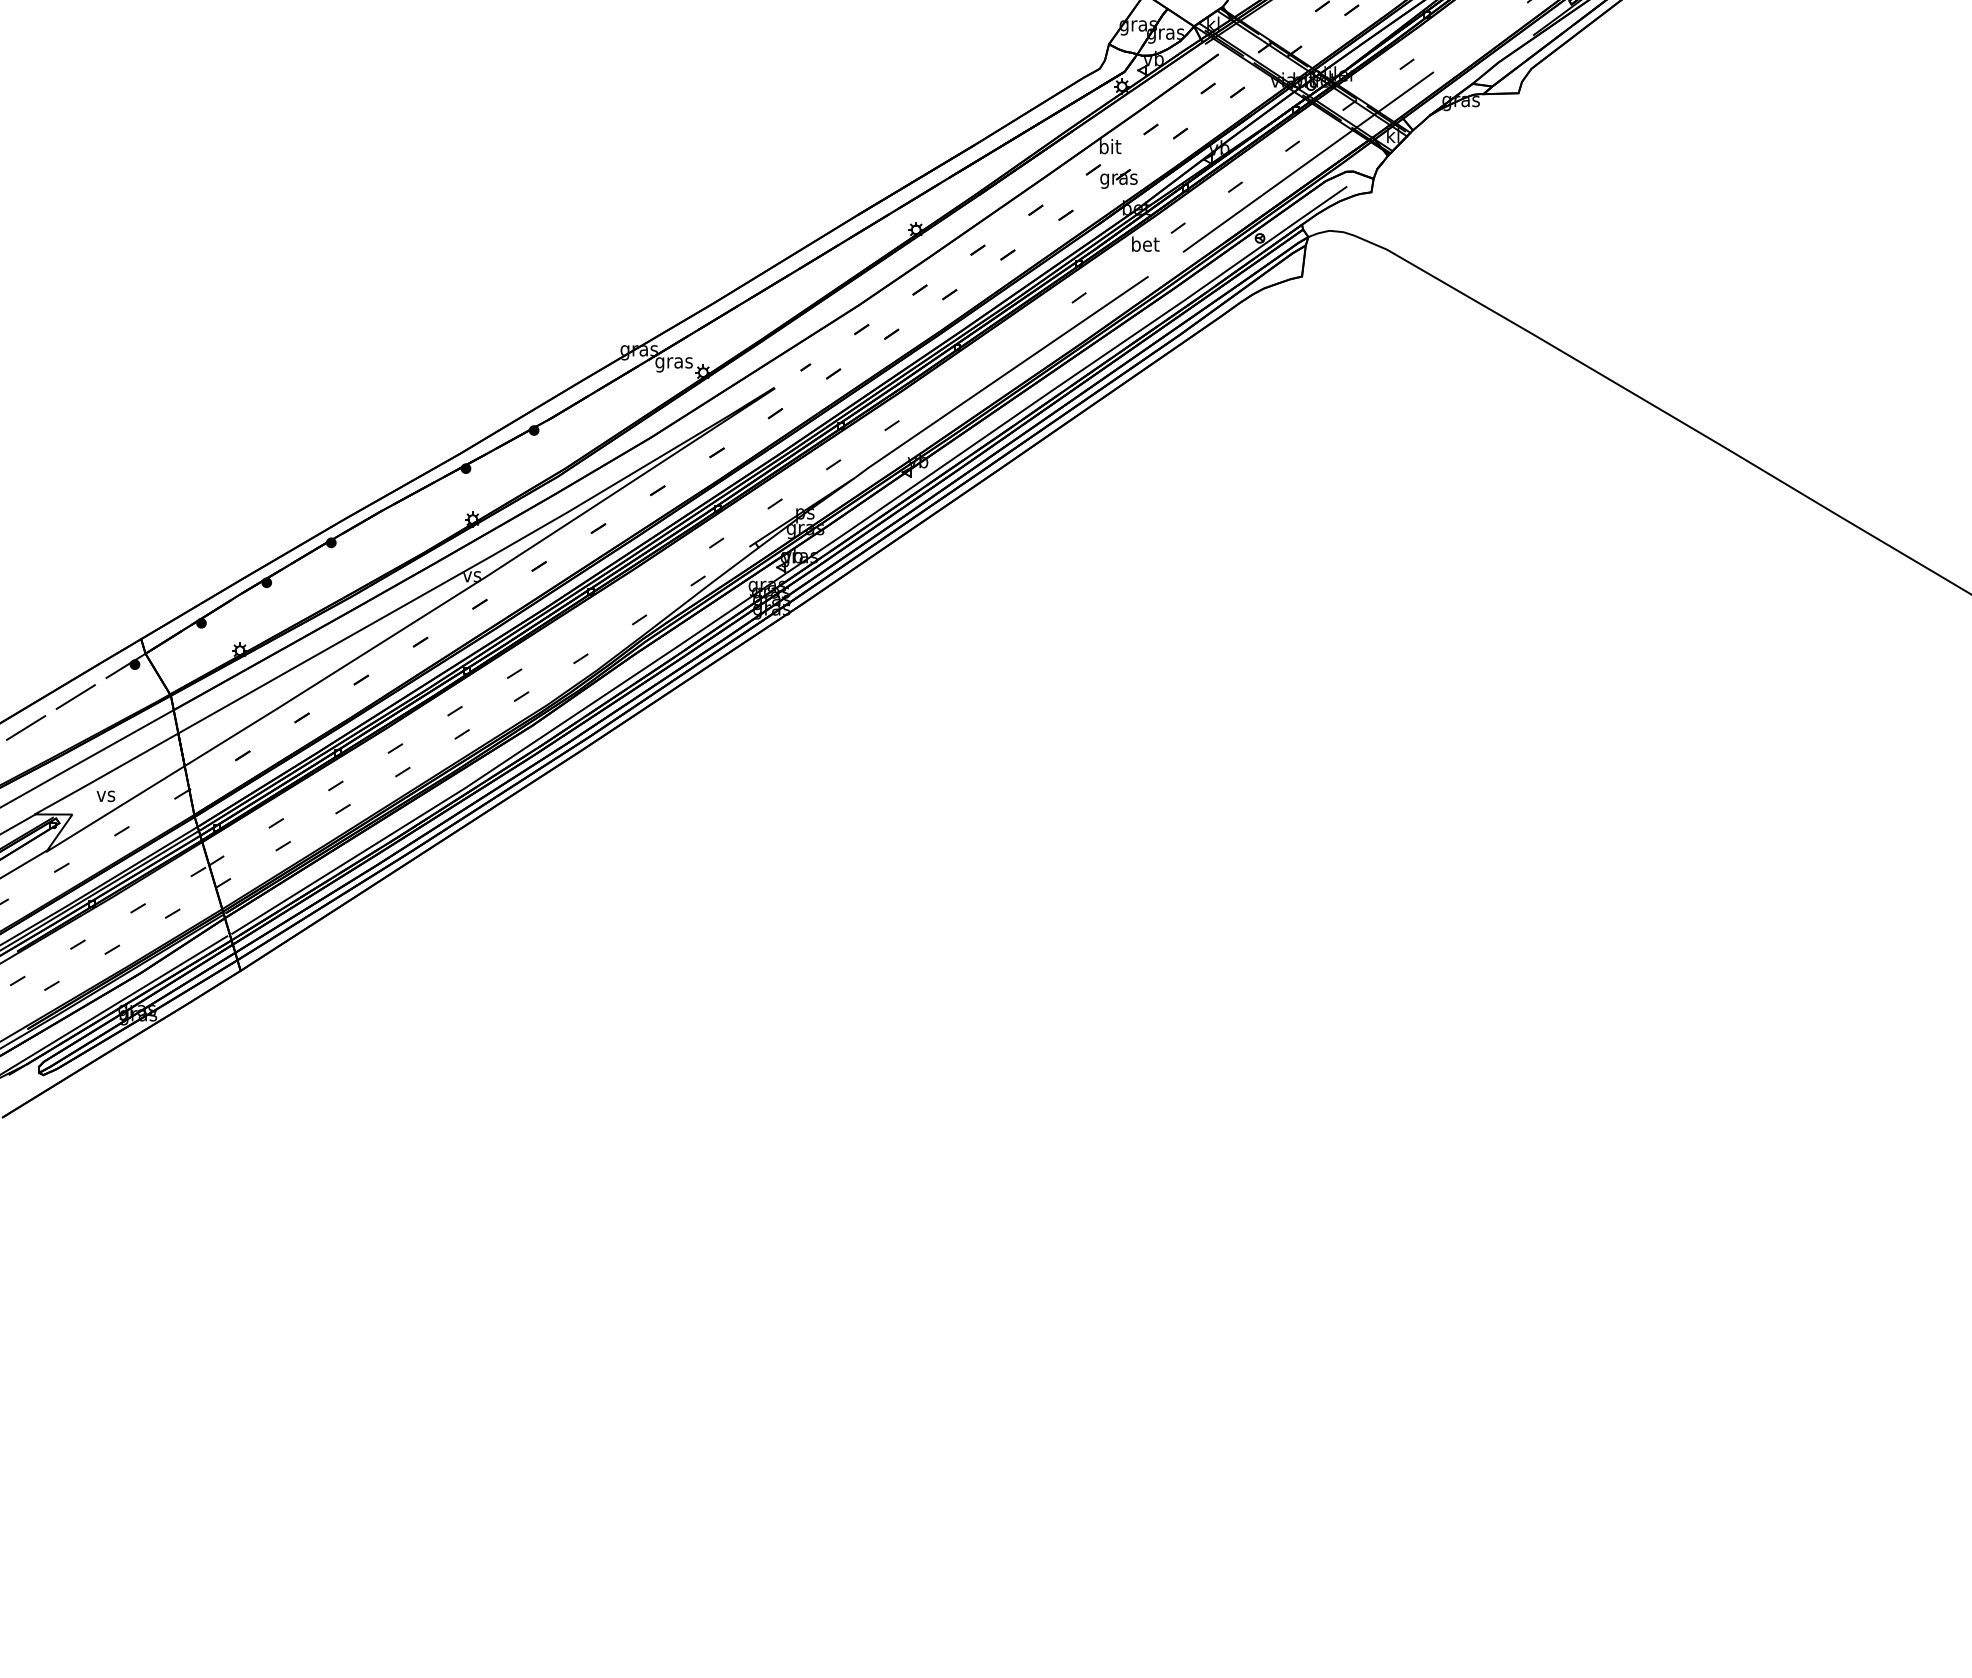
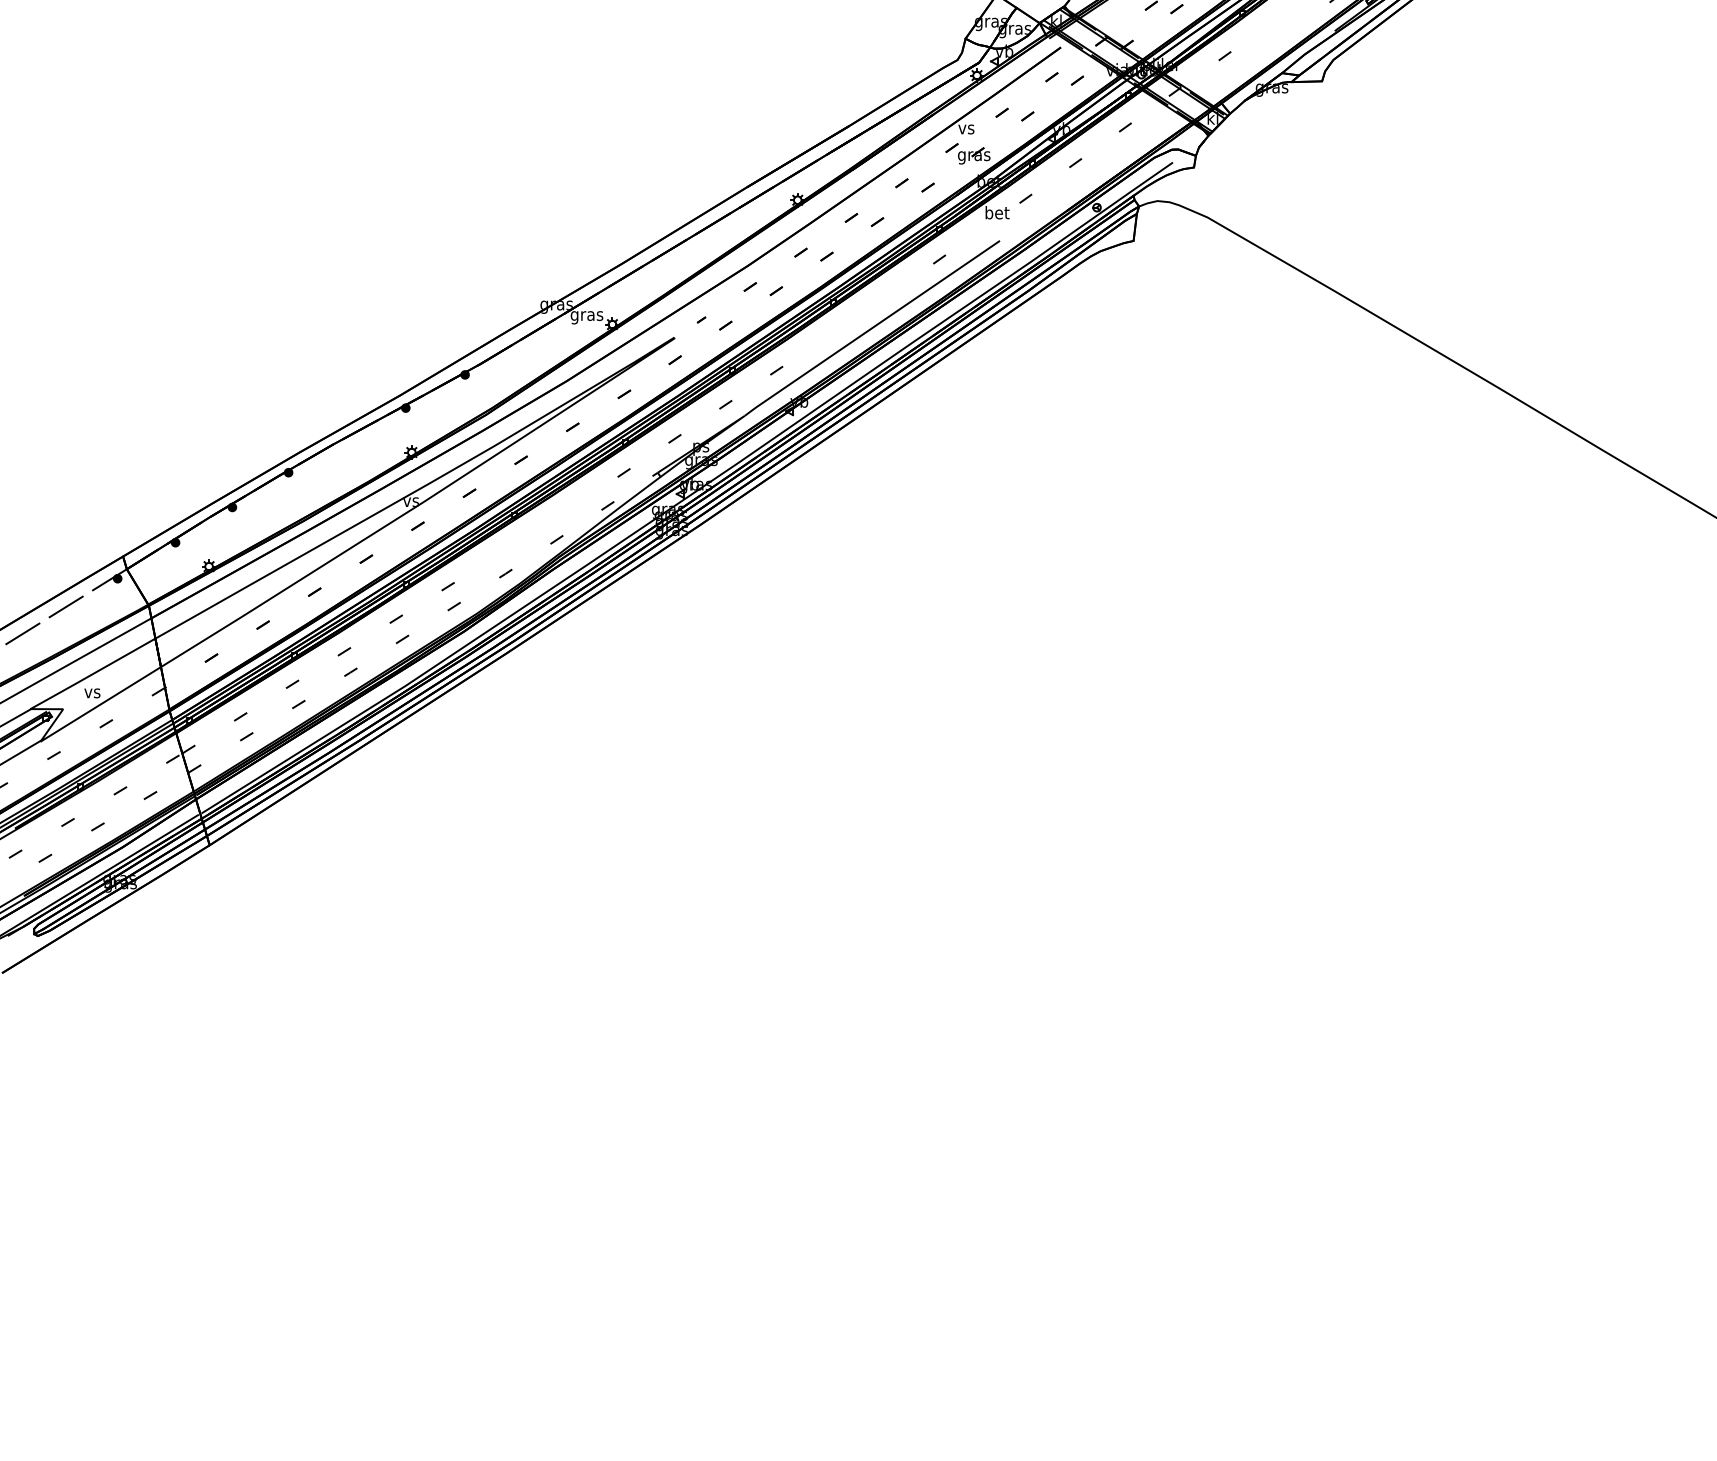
text: (1110, 146) -> (966, 127), bit -> vs
line: (1308, 161) -> (1139, 140), removed

